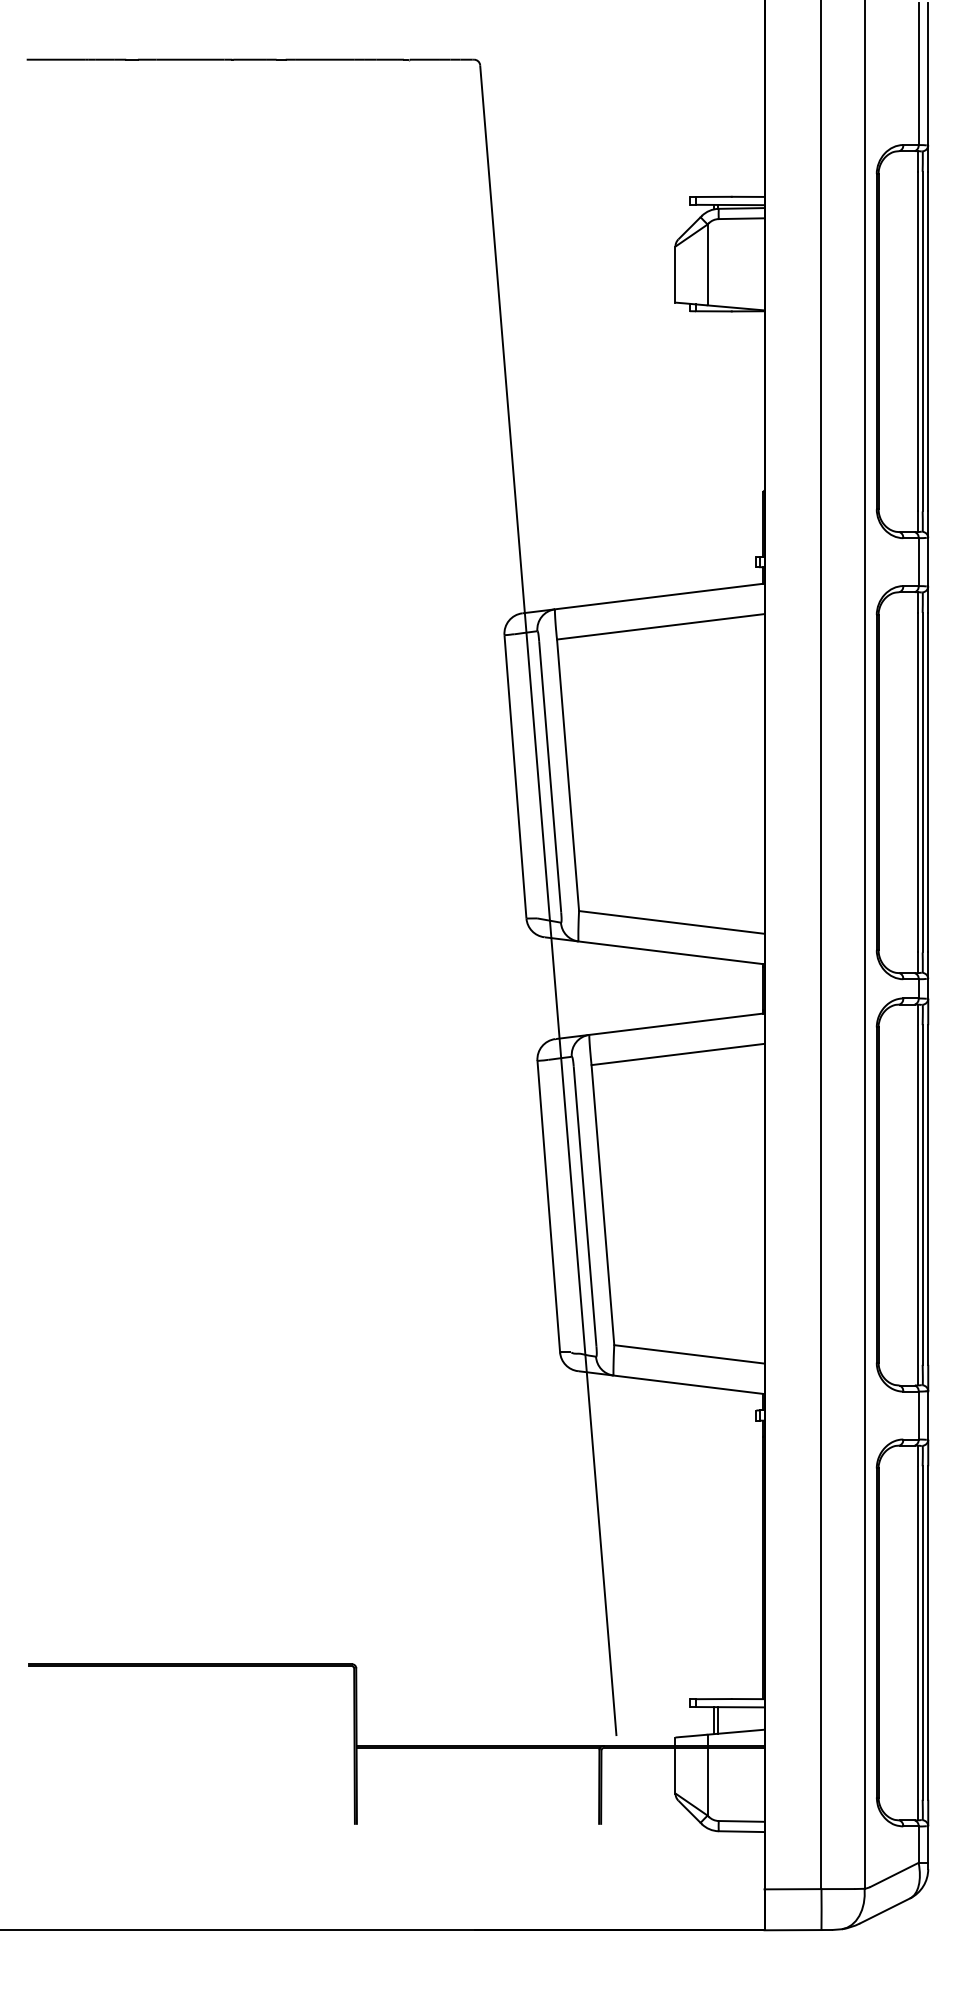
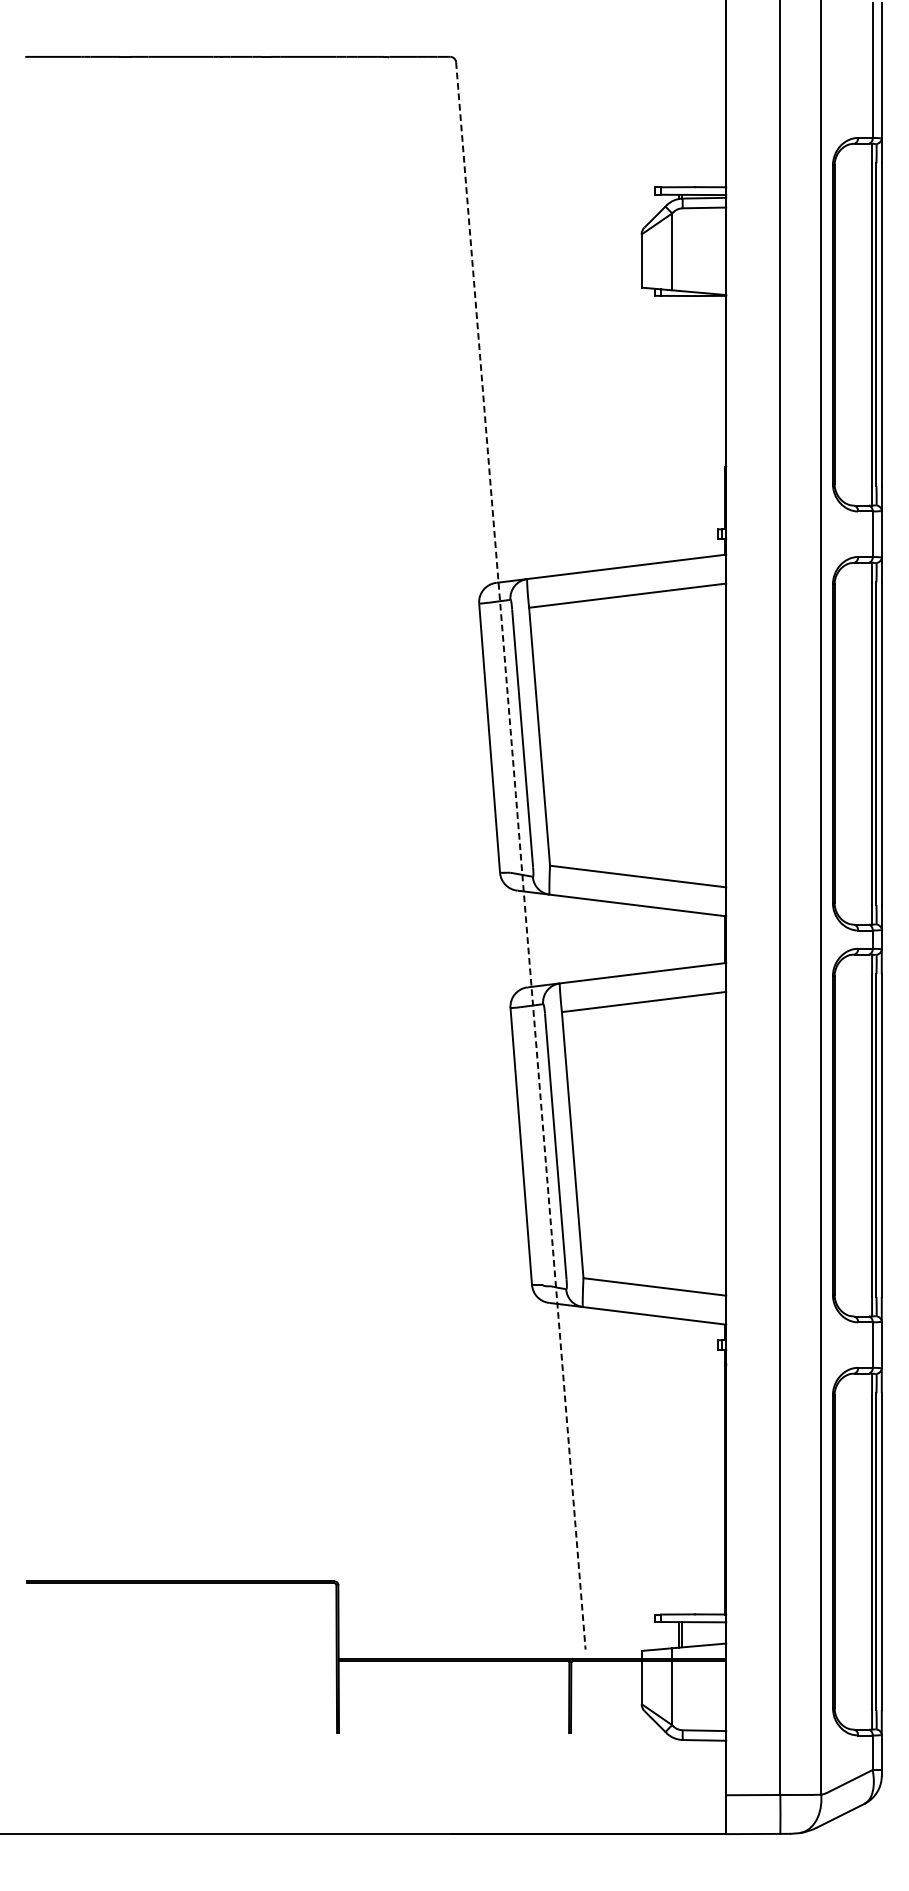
line: (548, 900) -> (521, 855), solid -> dashed

